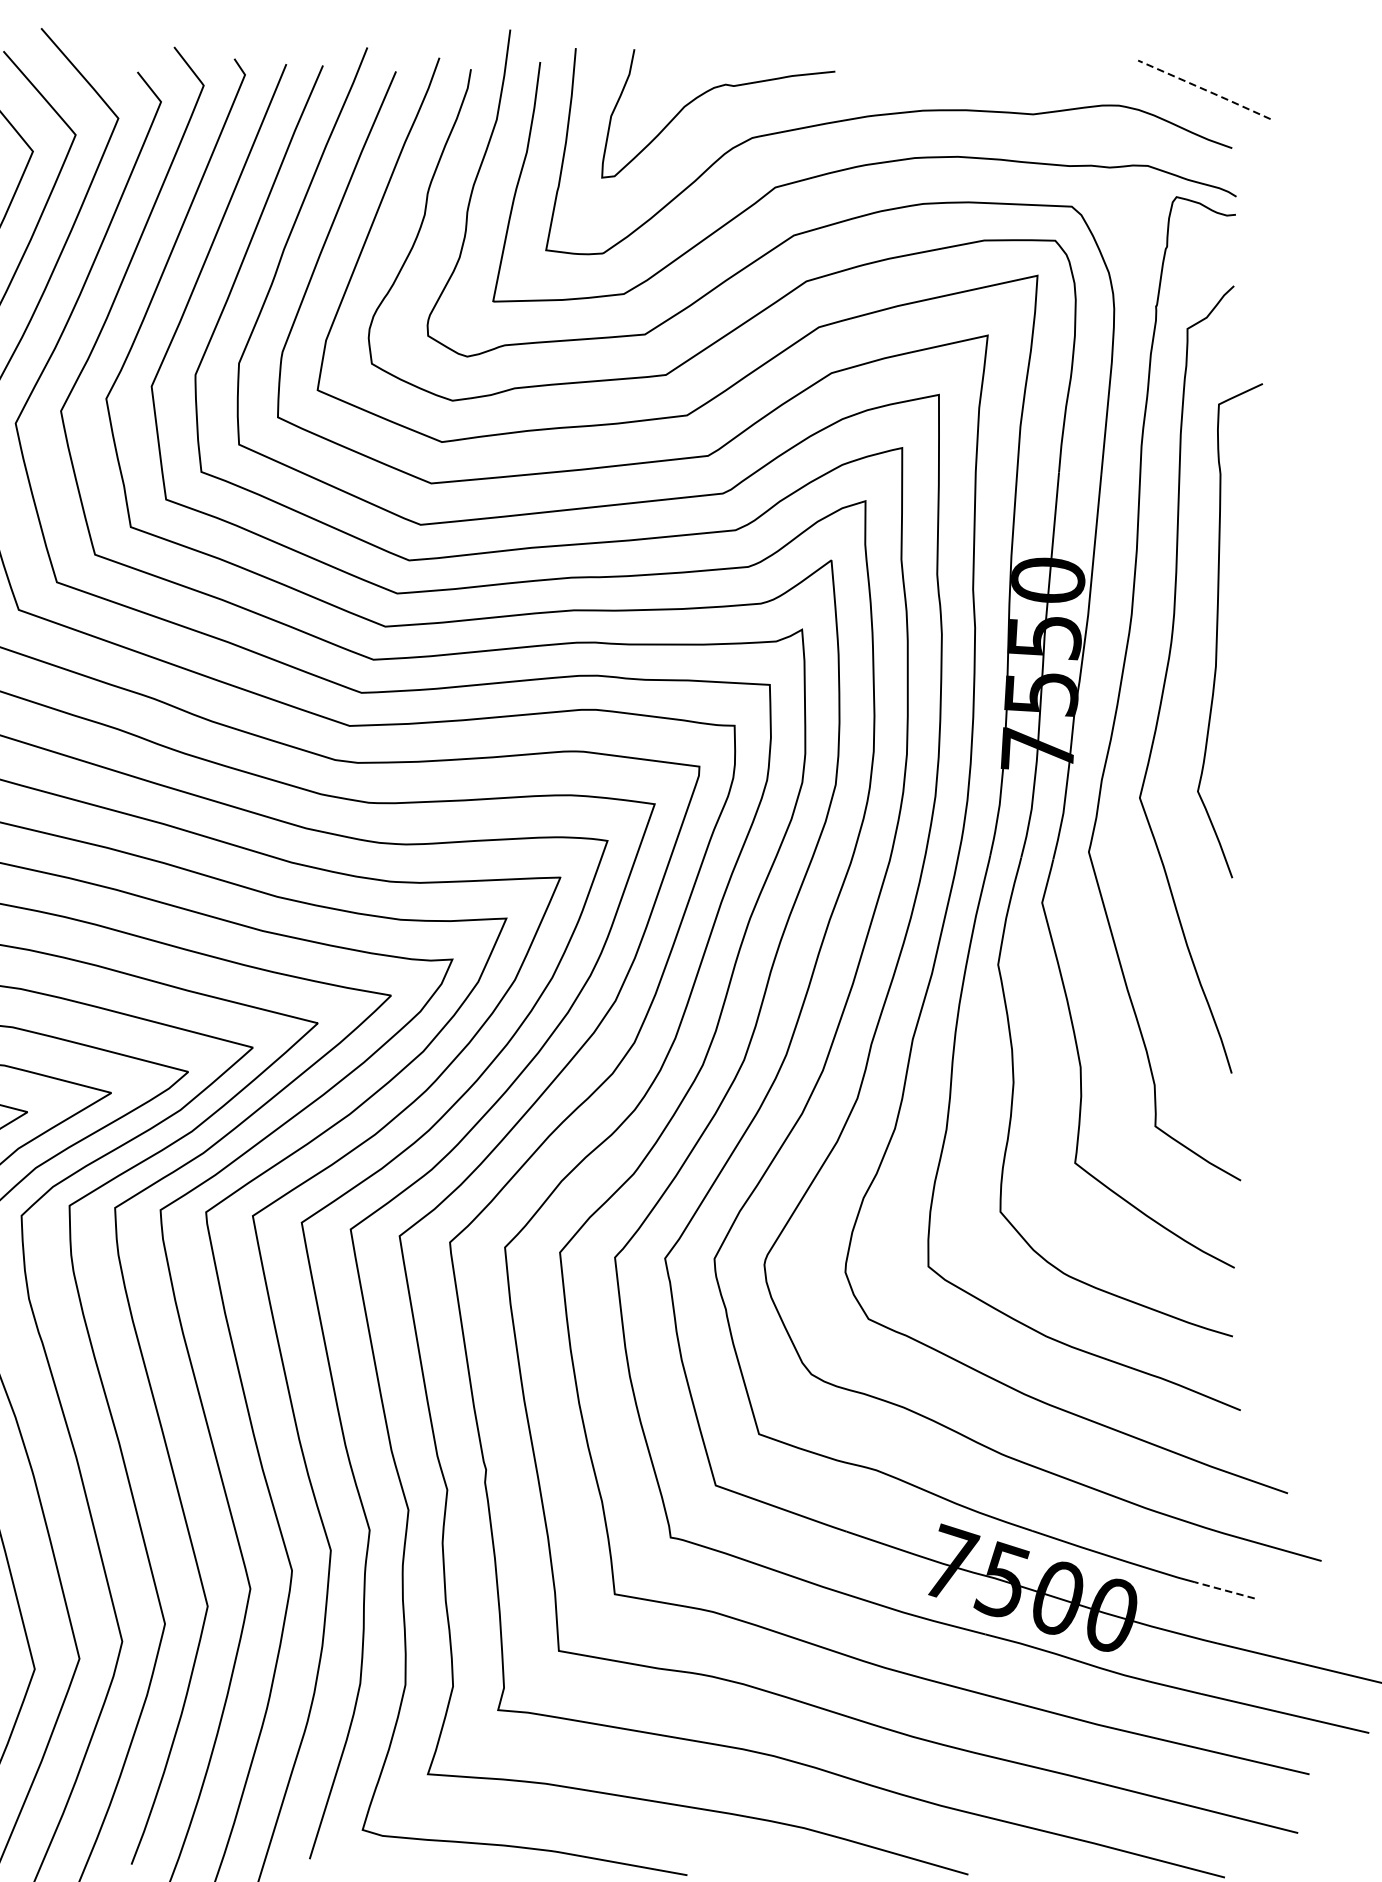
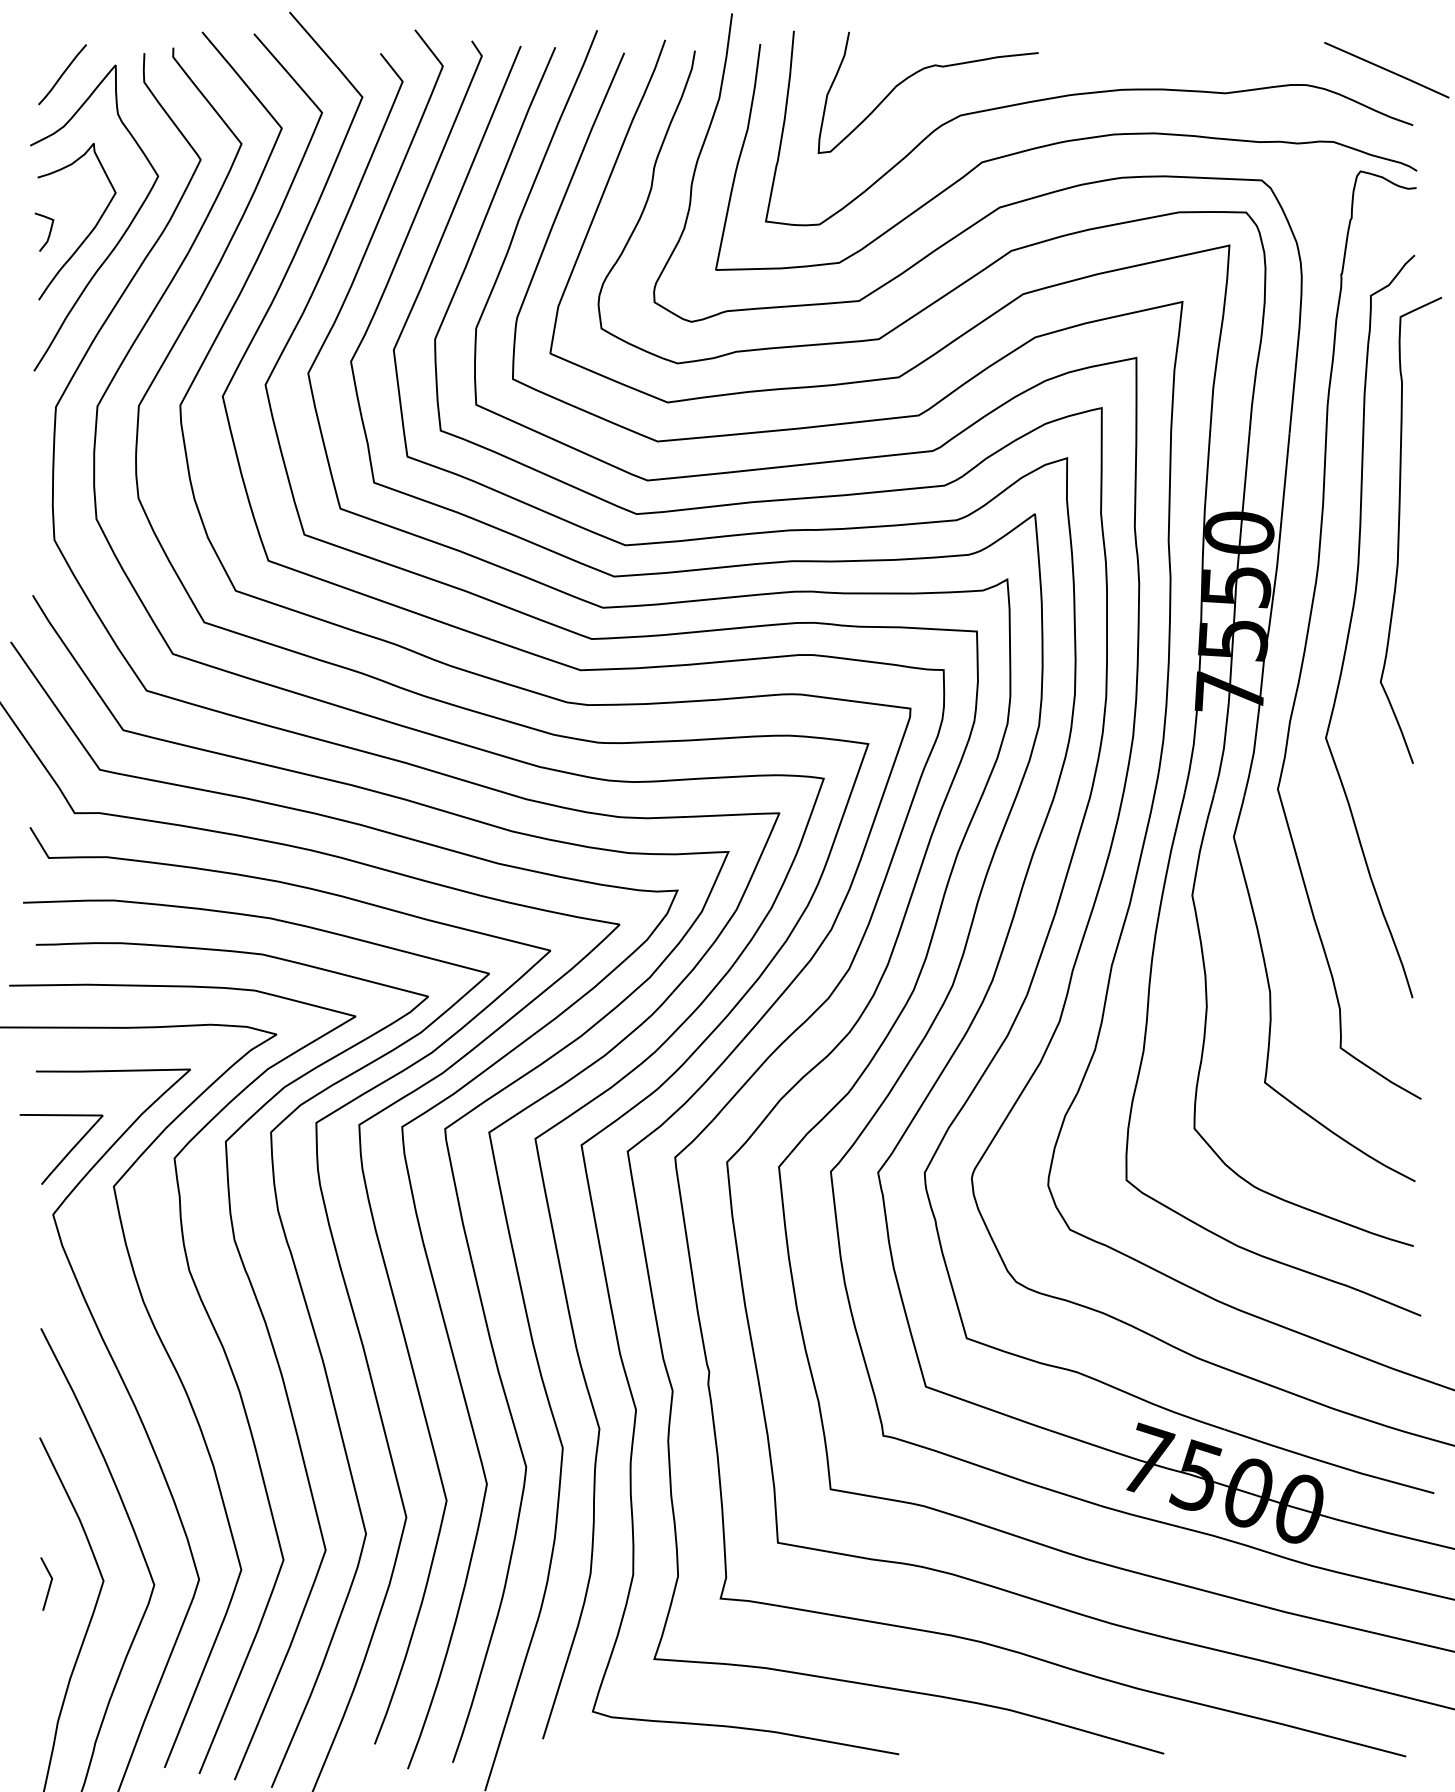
line: (1206, 90) -> (1388, 70), dashed -> solid
curve: (1217, 629) -> (1399, 529), moved
line: (1224, 1590) -> (1405, 1485), dashed -> solid

